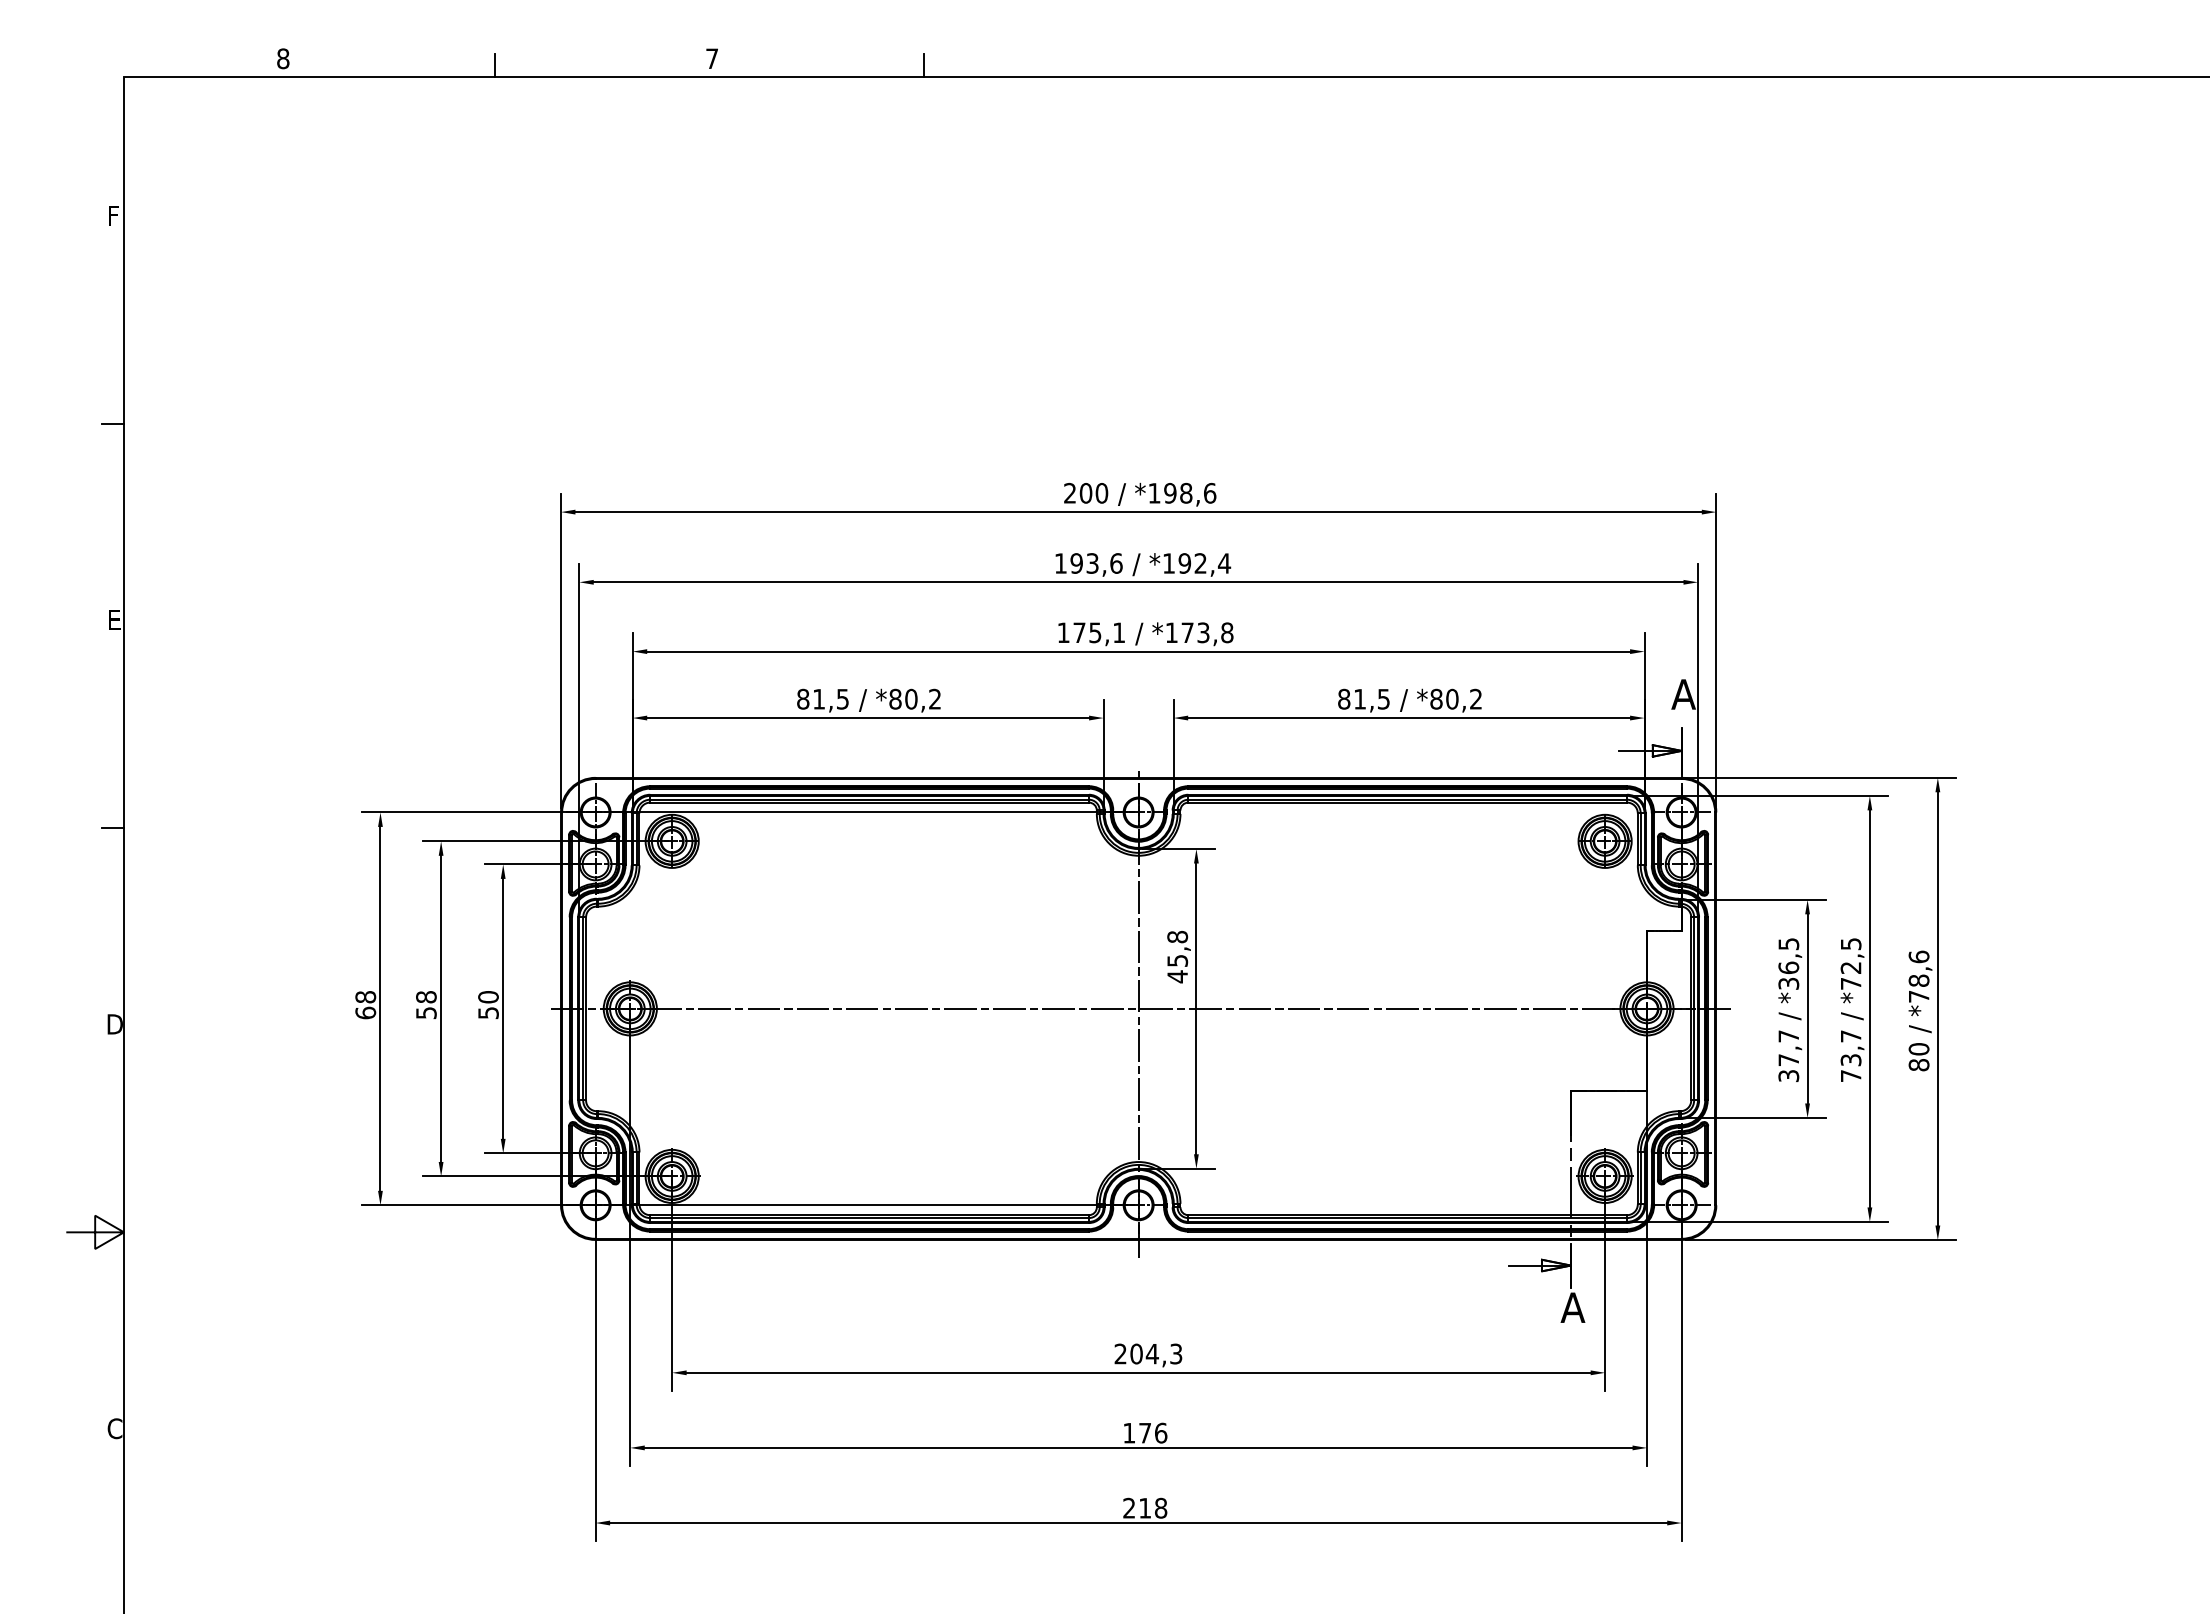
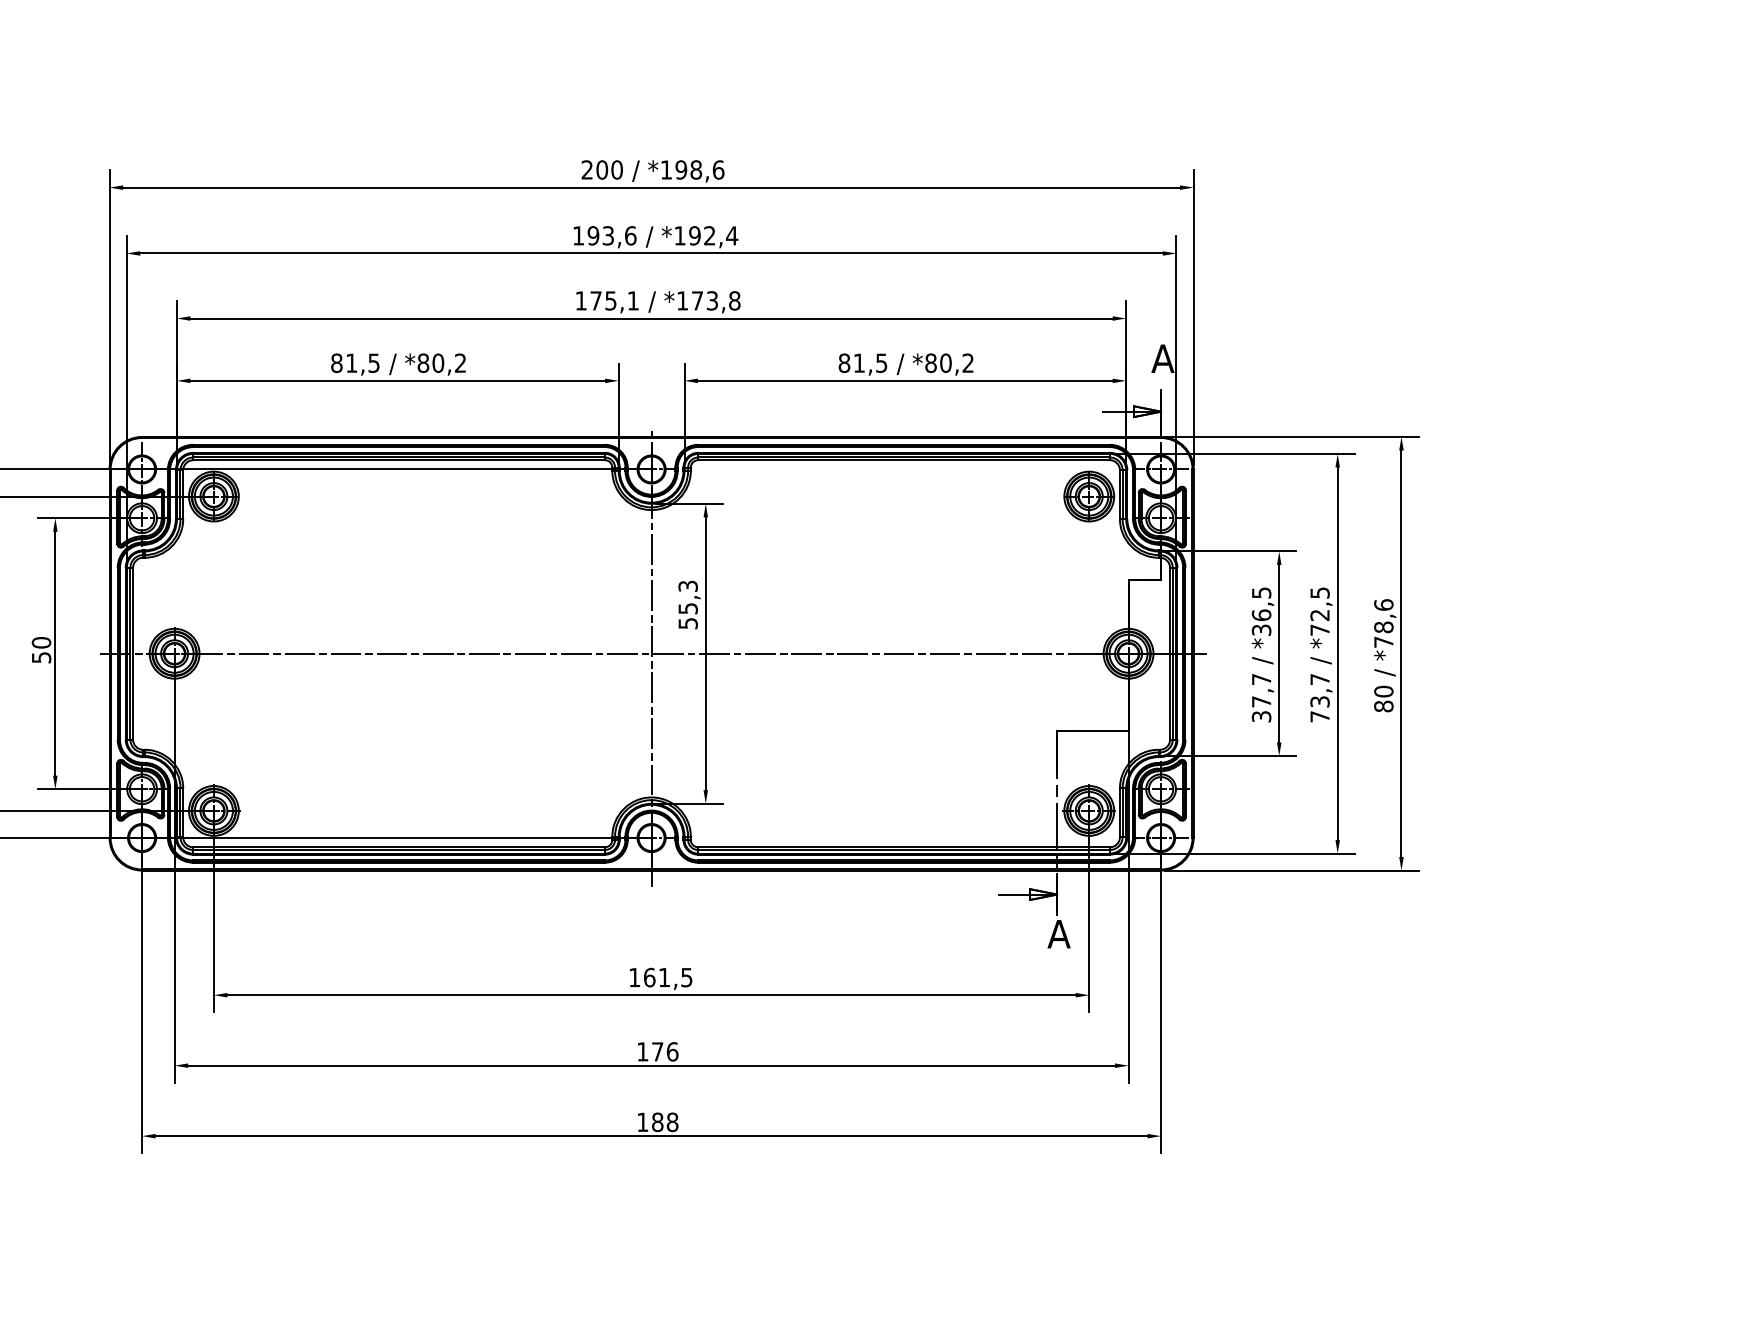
text: (1177, 956) -> (688, 604), 45,8 -> 55,3
text: (1148, 1353) -> (660, 977), 204,3 -> 161,5
text: (1137, 1507) -> (650, 1121), 218 -> 188

